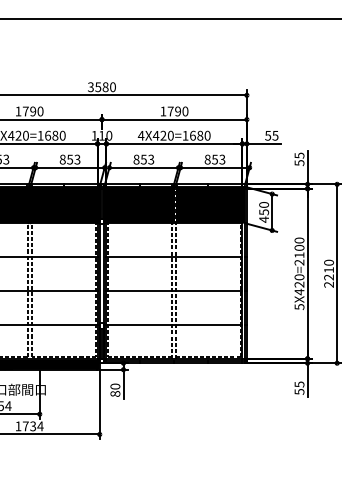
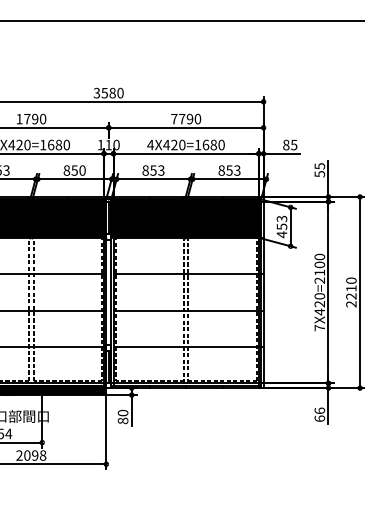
text: (163, 111) -> (174, 119), 1790 -> 7790
text: (268, 135) -> (286, 144), 55 -> 85
text: (77, 159) -> (82, 170), 853 -> 850
text: (263, 204) -> (281, 218), 450 -> 453
text: (299, 307) -> (319, 328), 5X420=2100 -> 7X420=2100
text: (299, 387) -> (319, 414), 55 -> 66
text: (29, 426) -> (31, 455), 1734 -> 2098

